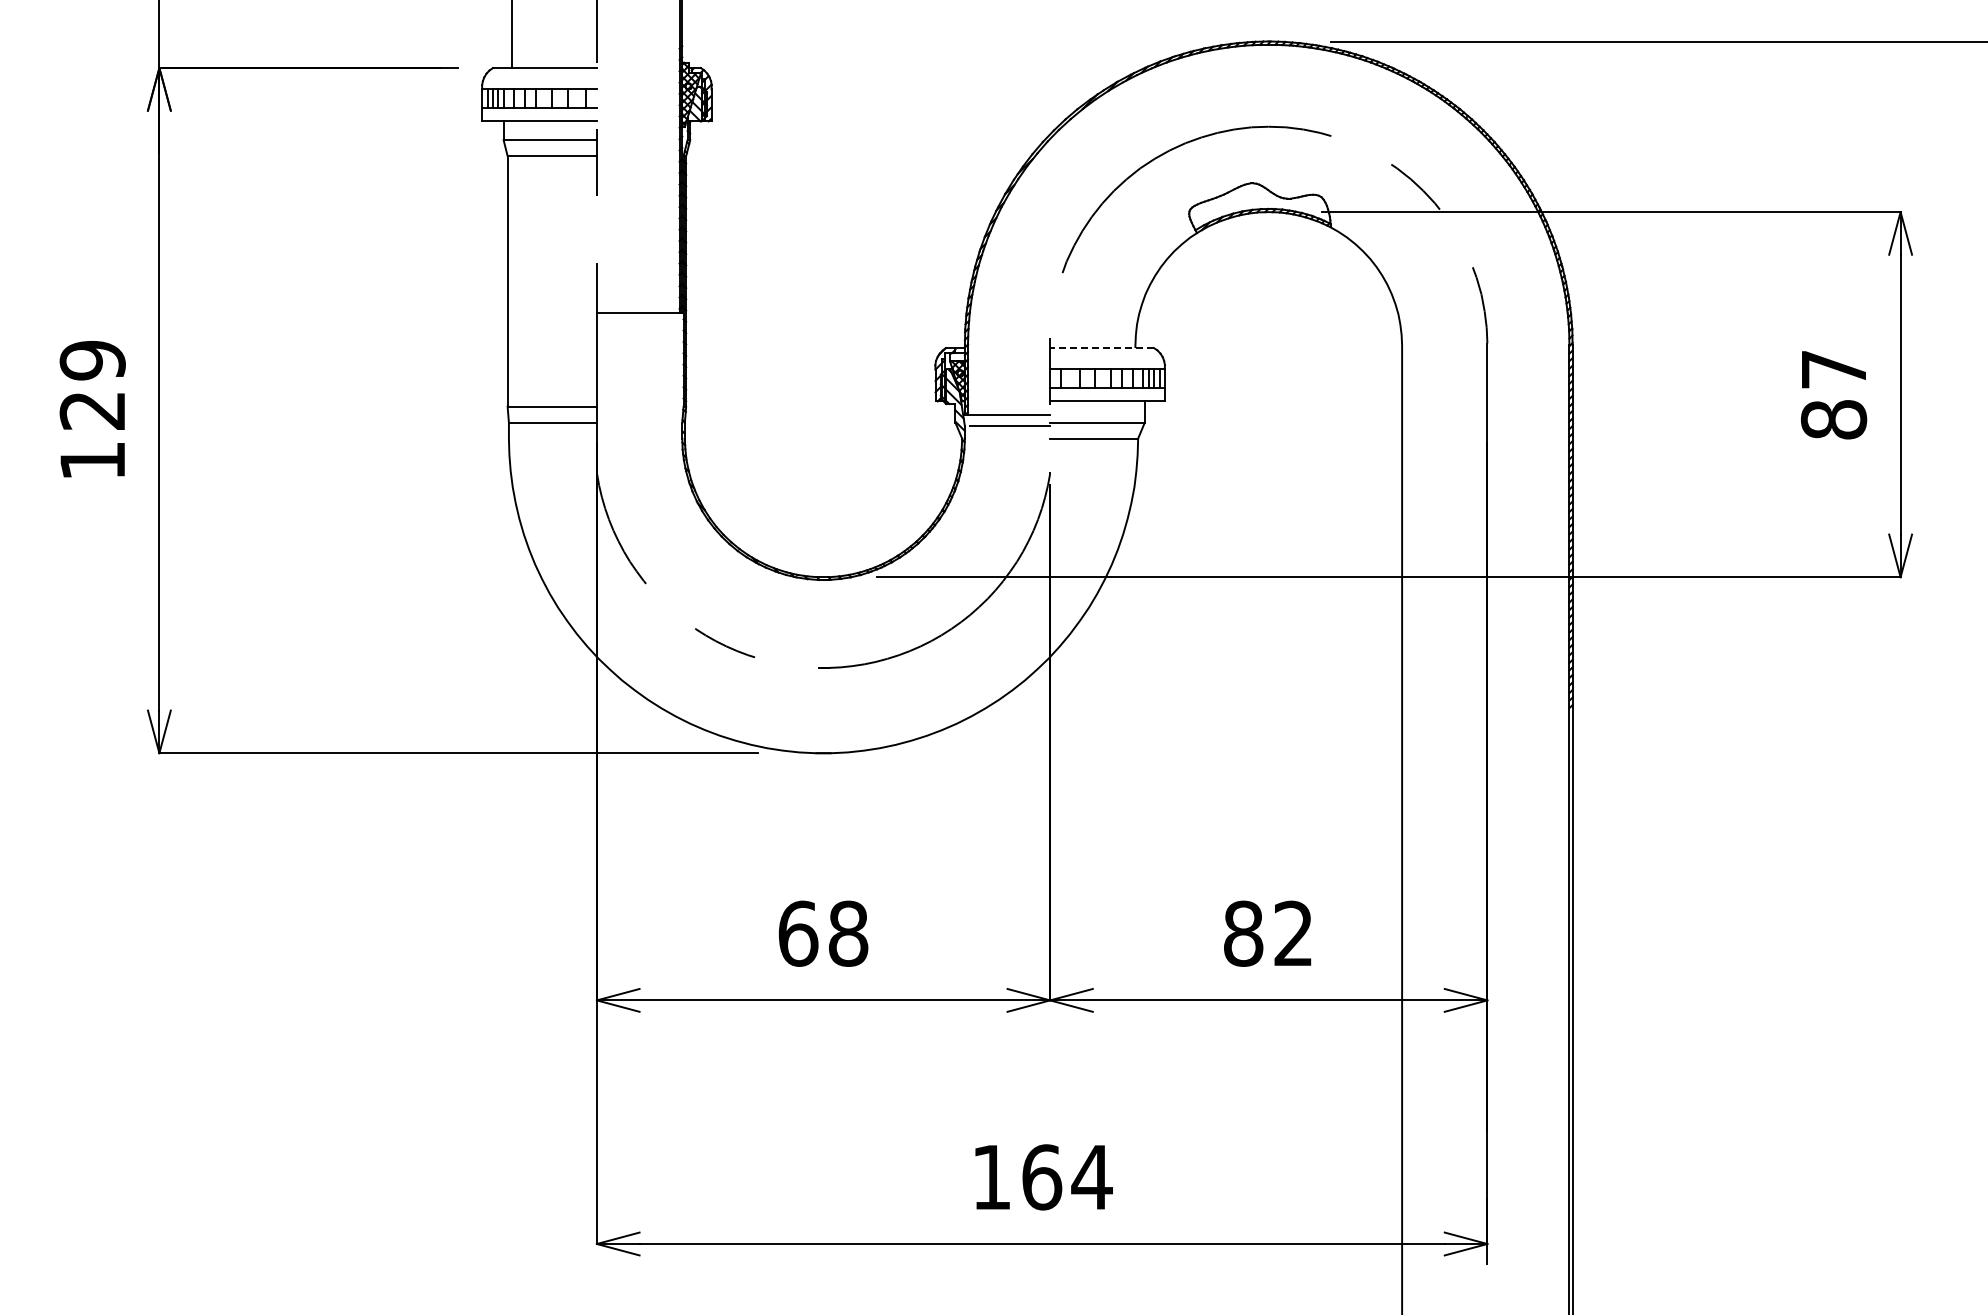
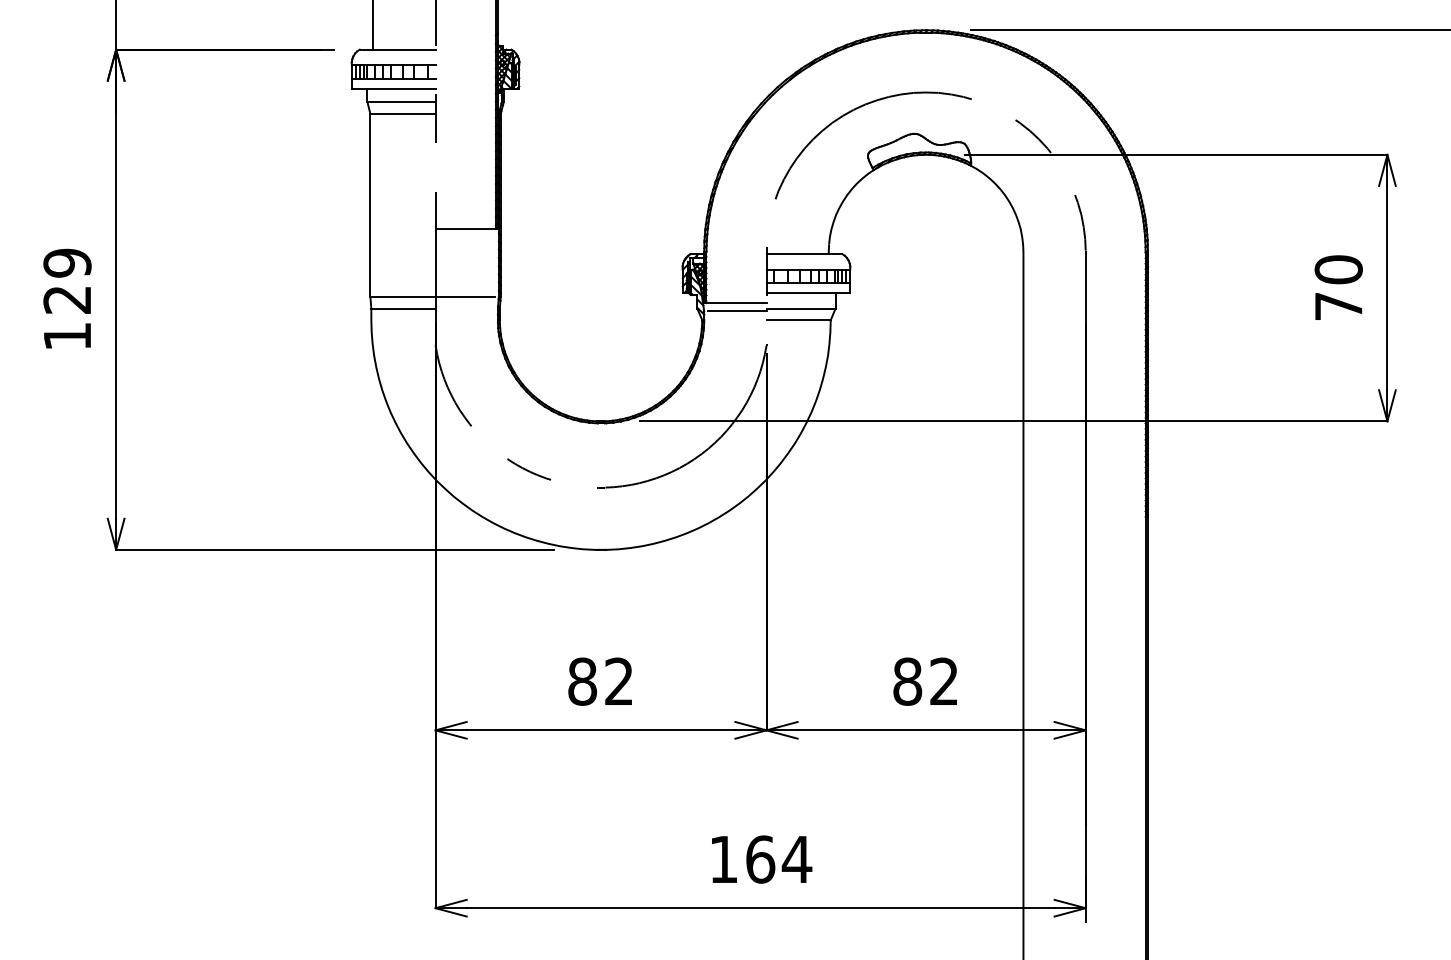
line: (1102, 348) -> (804, 254), dashed -> solid
text: (1833, 394) -> (1338, 287), 87 -> 70
line: (639, 406) -> (466, 296), added
text: (823, 933) -> (601, 681), 68 -> 82

